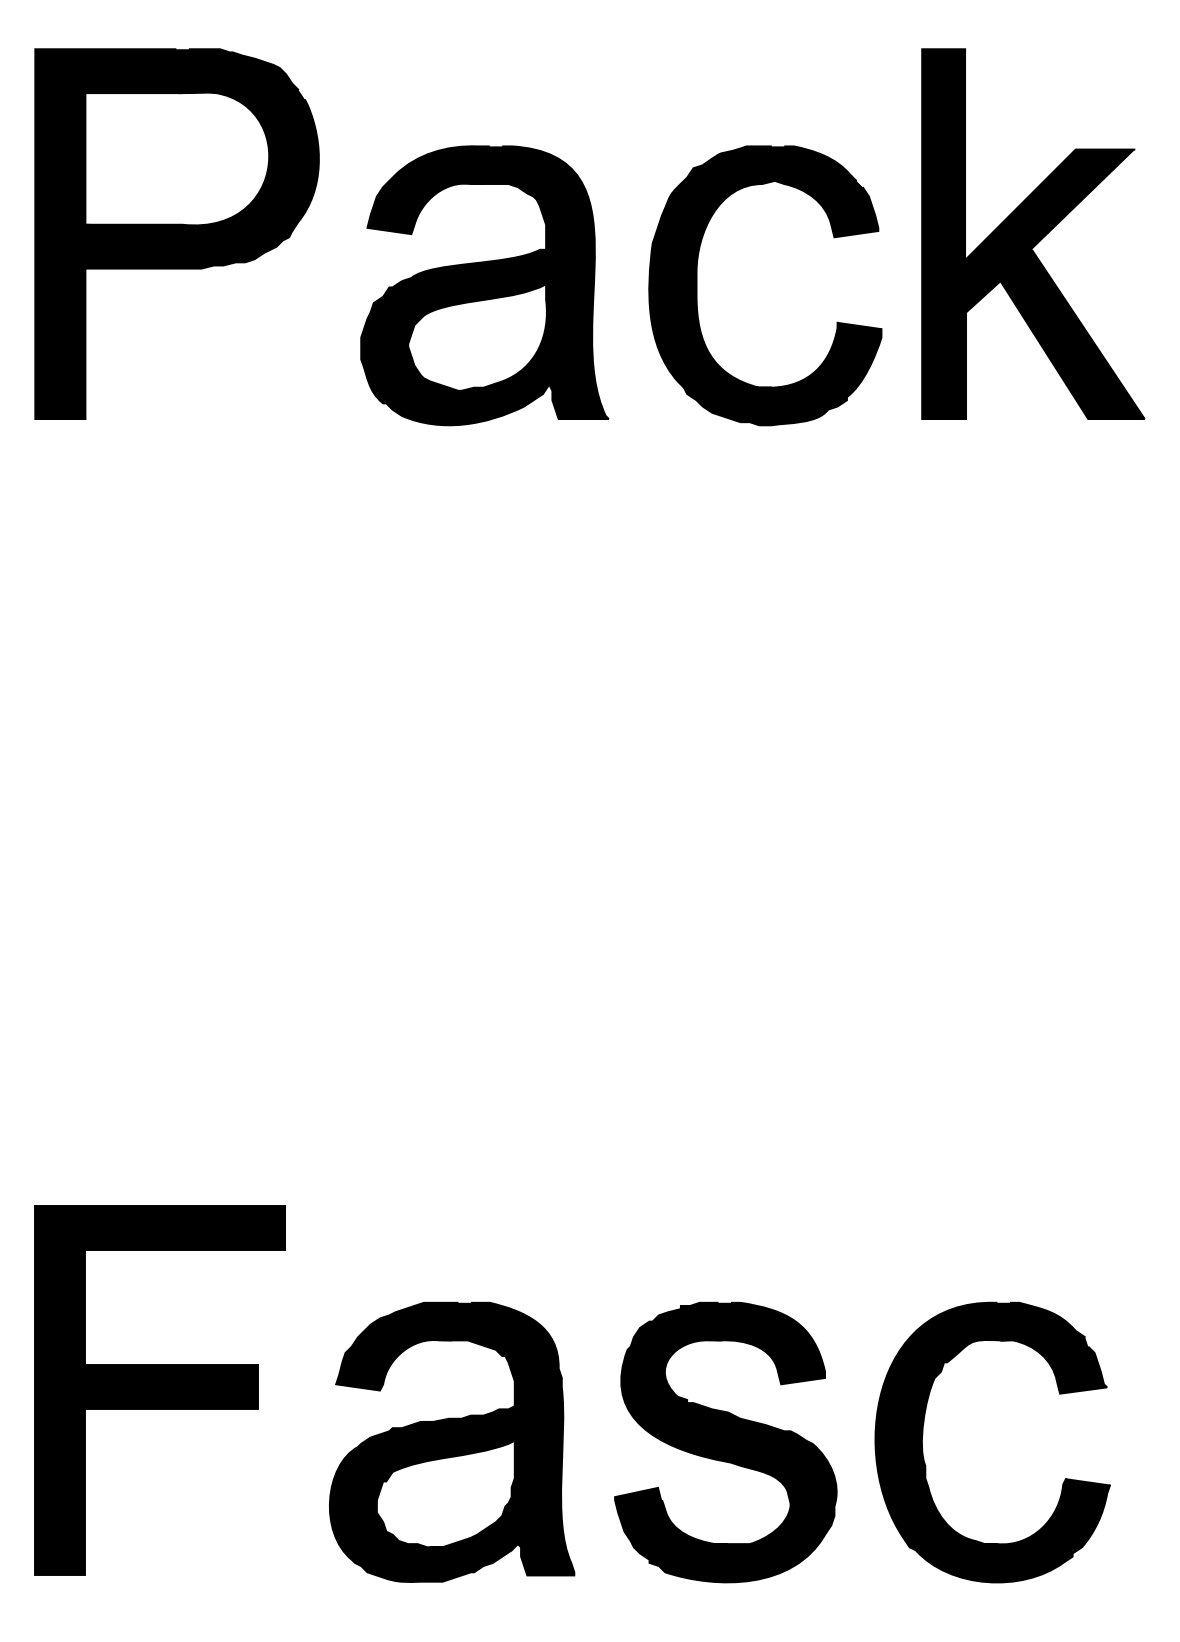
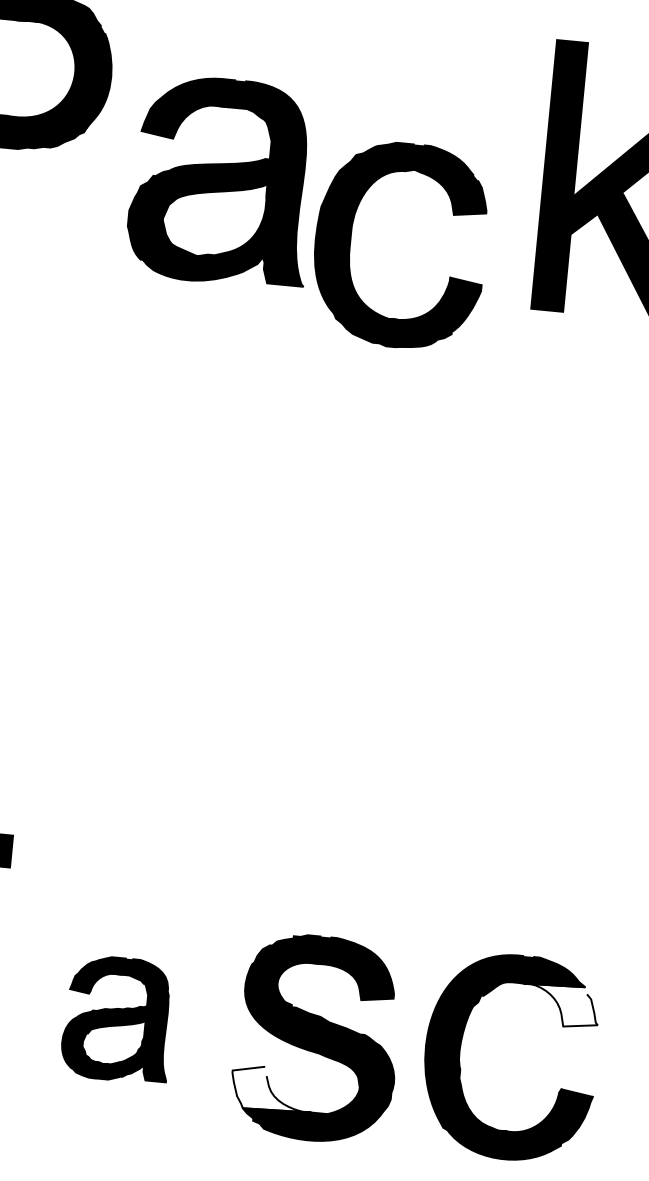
part: (697, 285) -> (351, 240), moved
fill: (1053, 1365) -> (560, 1005), removed
part: (452, 1441) -> (118, 1018), size x0.6
fill: (671, 1517) -> (272, 1089), removed

